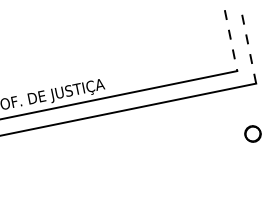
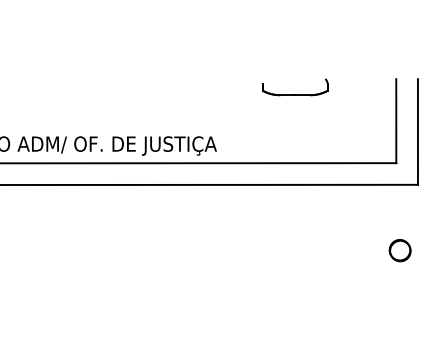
part: (153, 36) -> (295, 94), added
line: (231, 40) -> (396, 121), dashed -> solid
line: (248, 45) -> (417, 132), dashed -> solid

